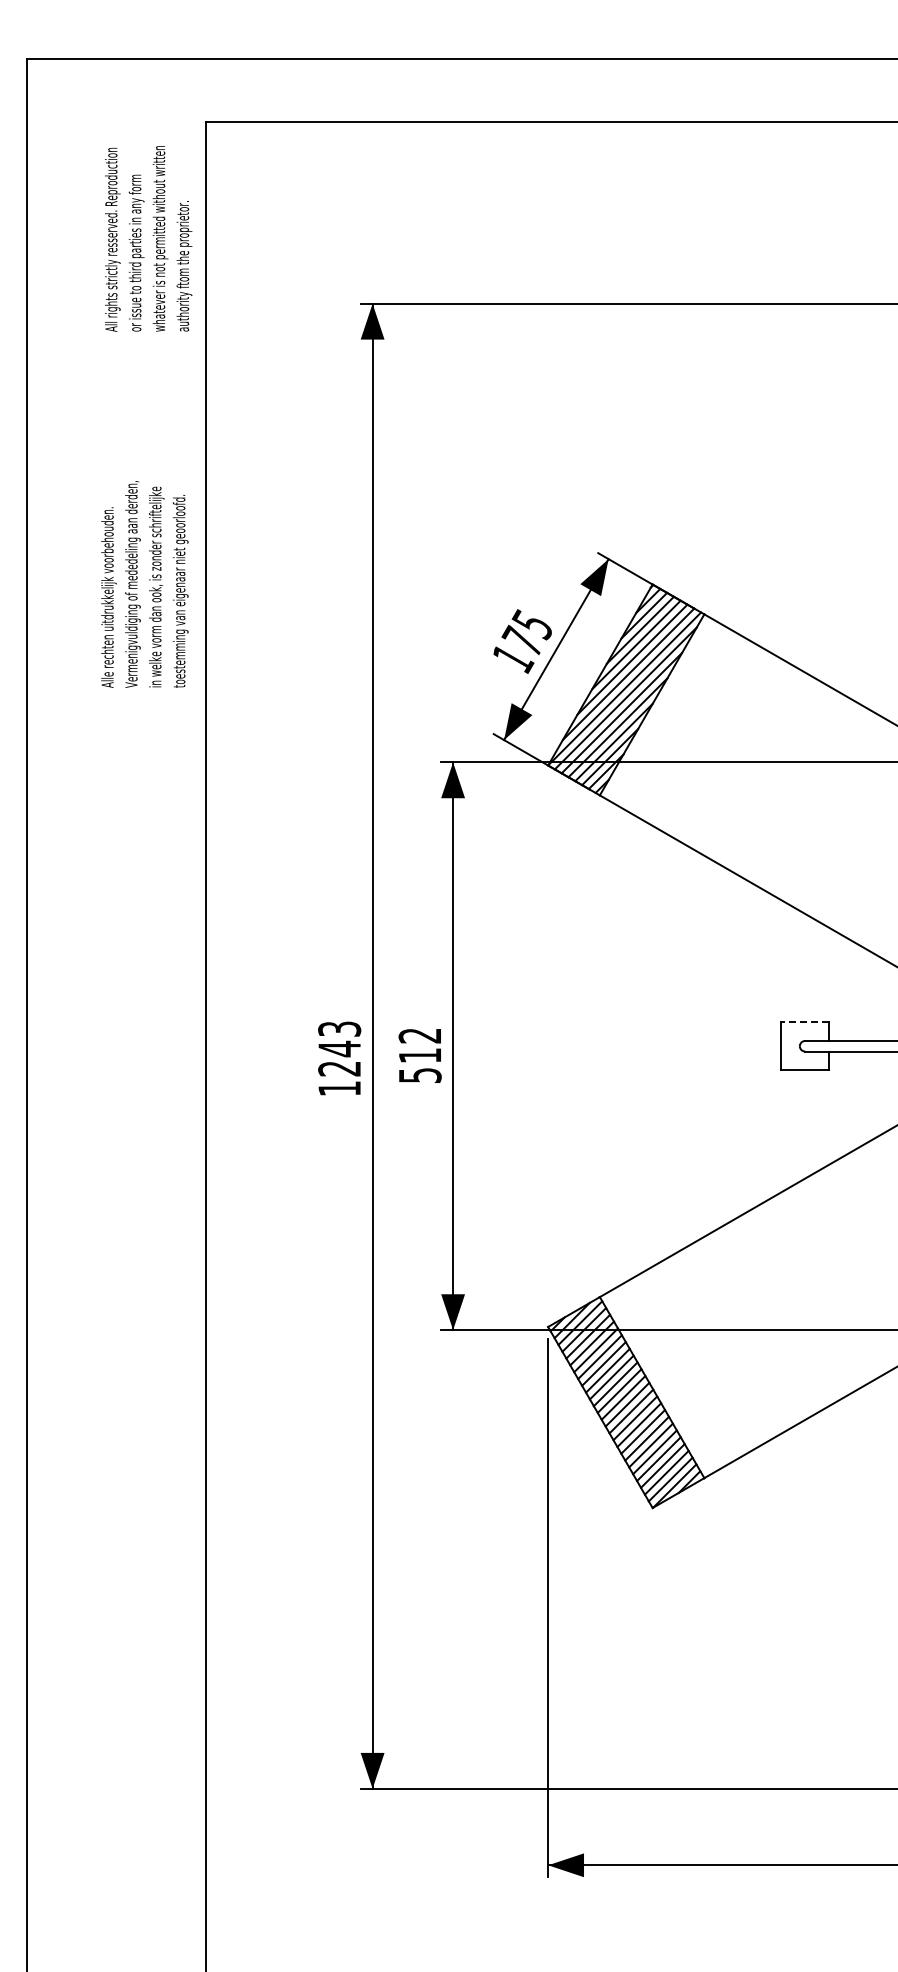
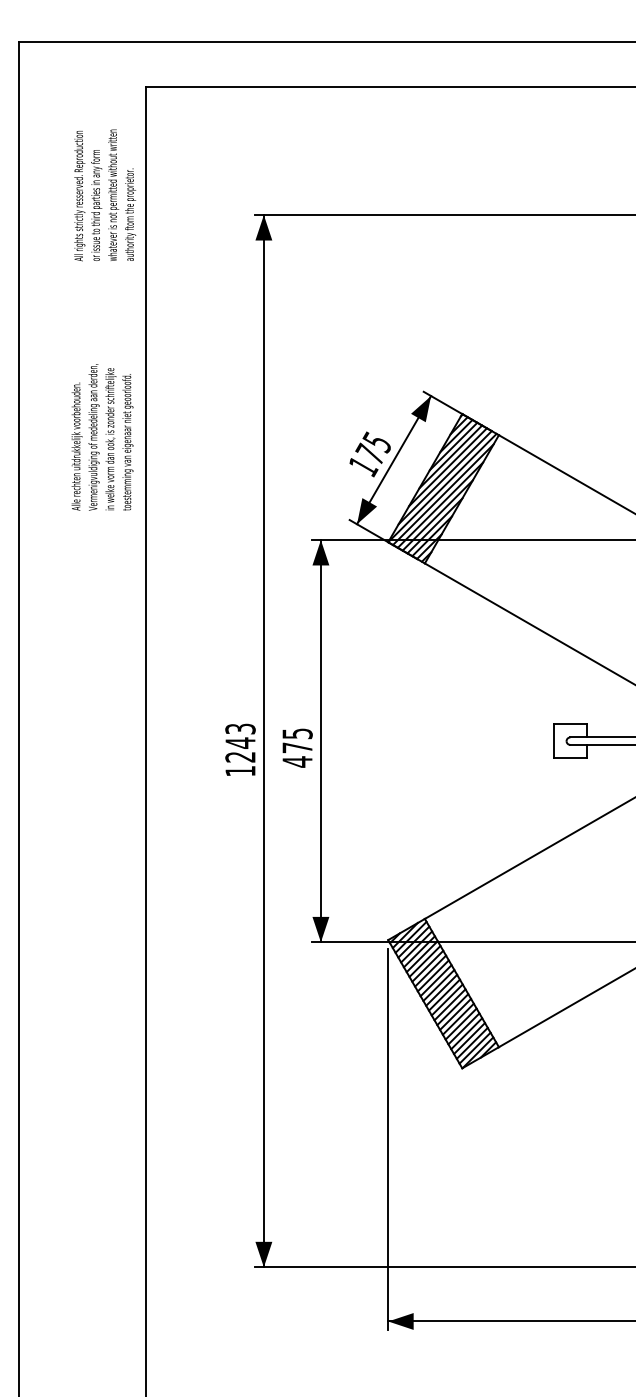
text: (148, 238) -> (105, 195), moved
text: (144, 584) -> (102, 437), moved
line: (805, 1022) -> (570, 724), dashed -> solid
text: (419, 1055) -> (297, 747), 512 -> 475

